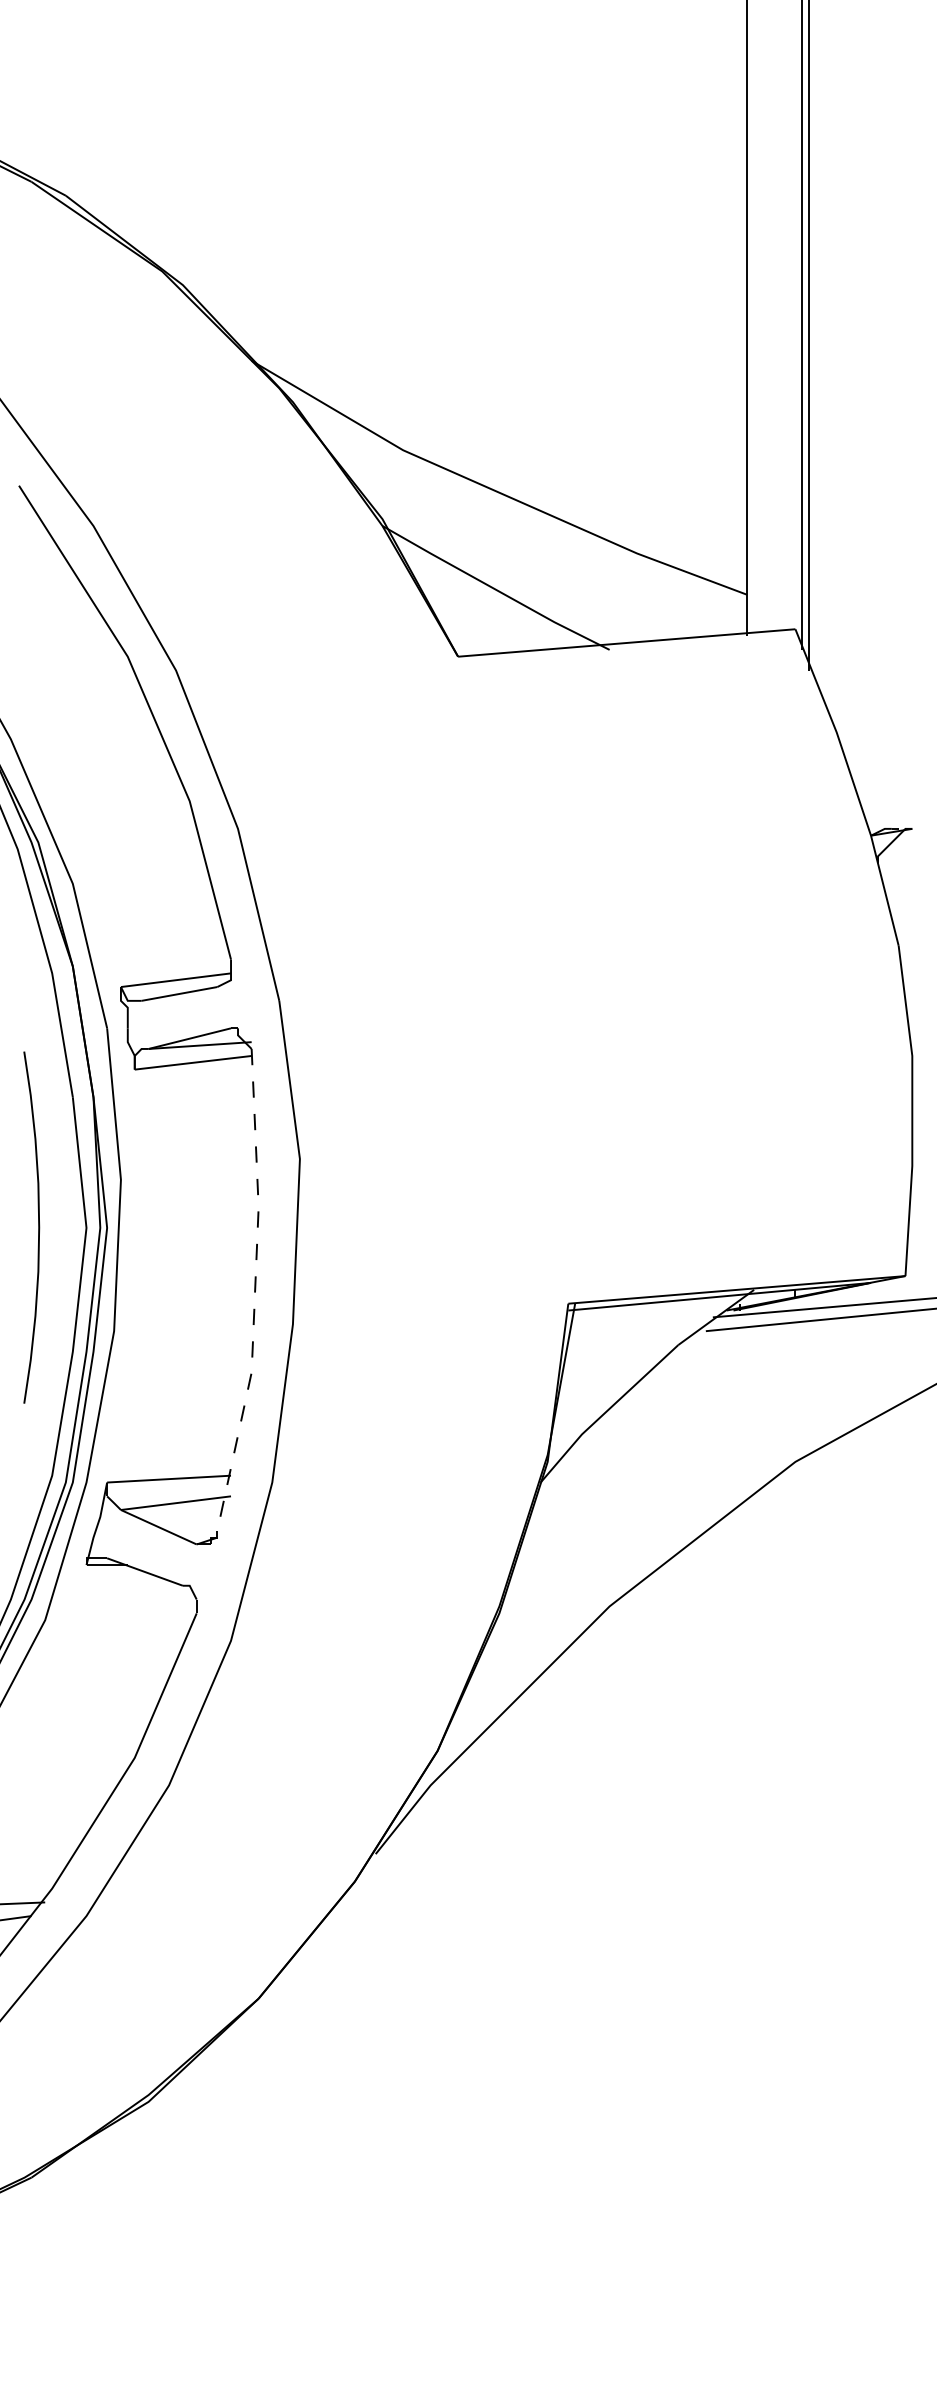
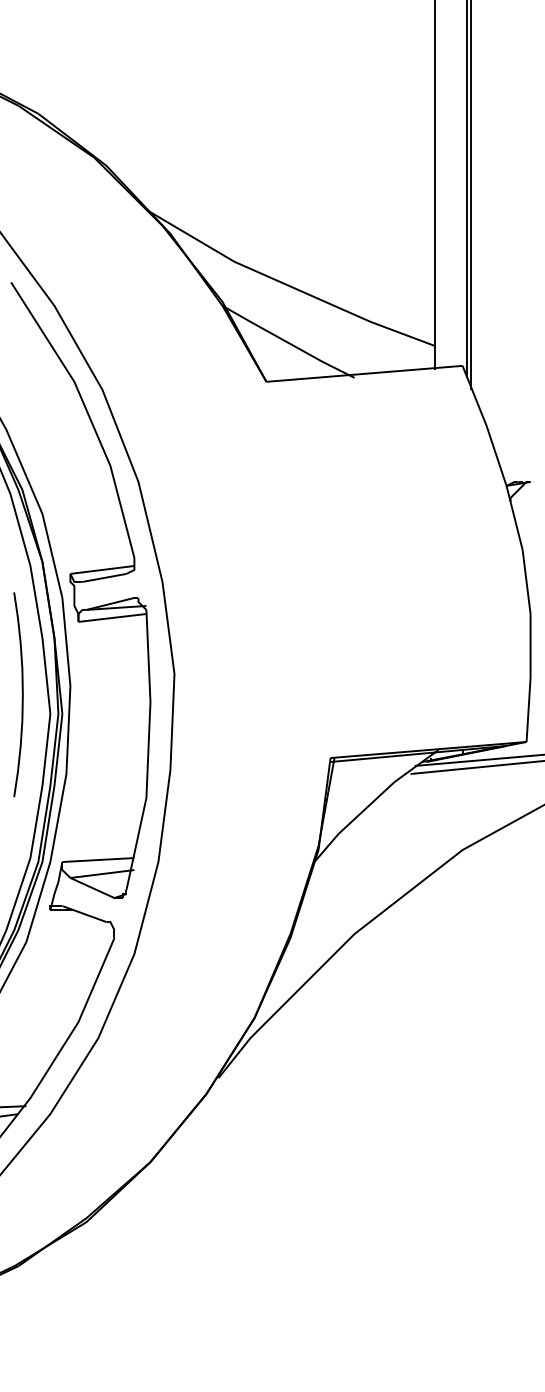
curve: (36, 1223) -> (21, 692), moved
line: (255, 1292) -> (148, 751), dashed -> solid

